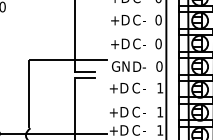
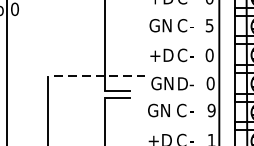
text: (119, 19) -> (160, 24), +D -> GN
text: (158, 19) -> (209, 24), 0 -> 5
line: (68, 60) -> (97, 76), solid -> dashed
text: (118, 87) -> (159, 109), +D -> GN
text: (160, 87) -> (212, 109), 1 -> 9

